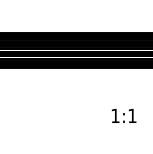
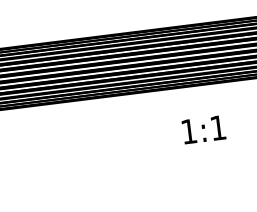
text: (124, 115) -> (204, 128), moved

